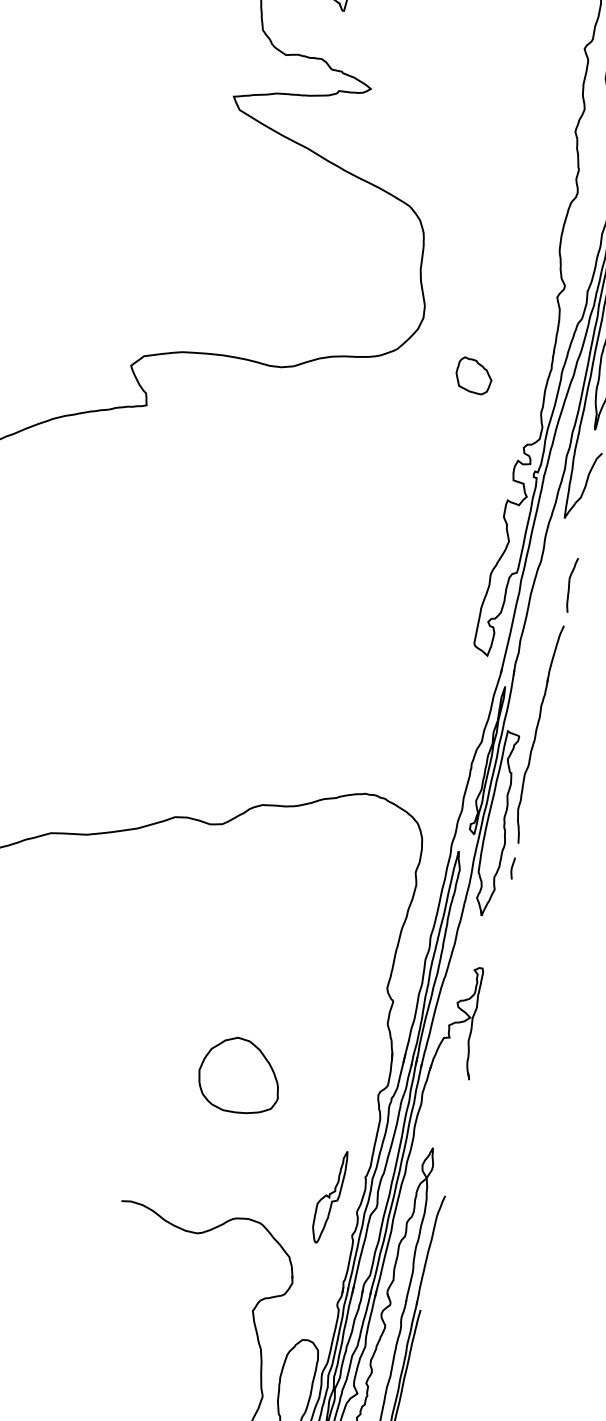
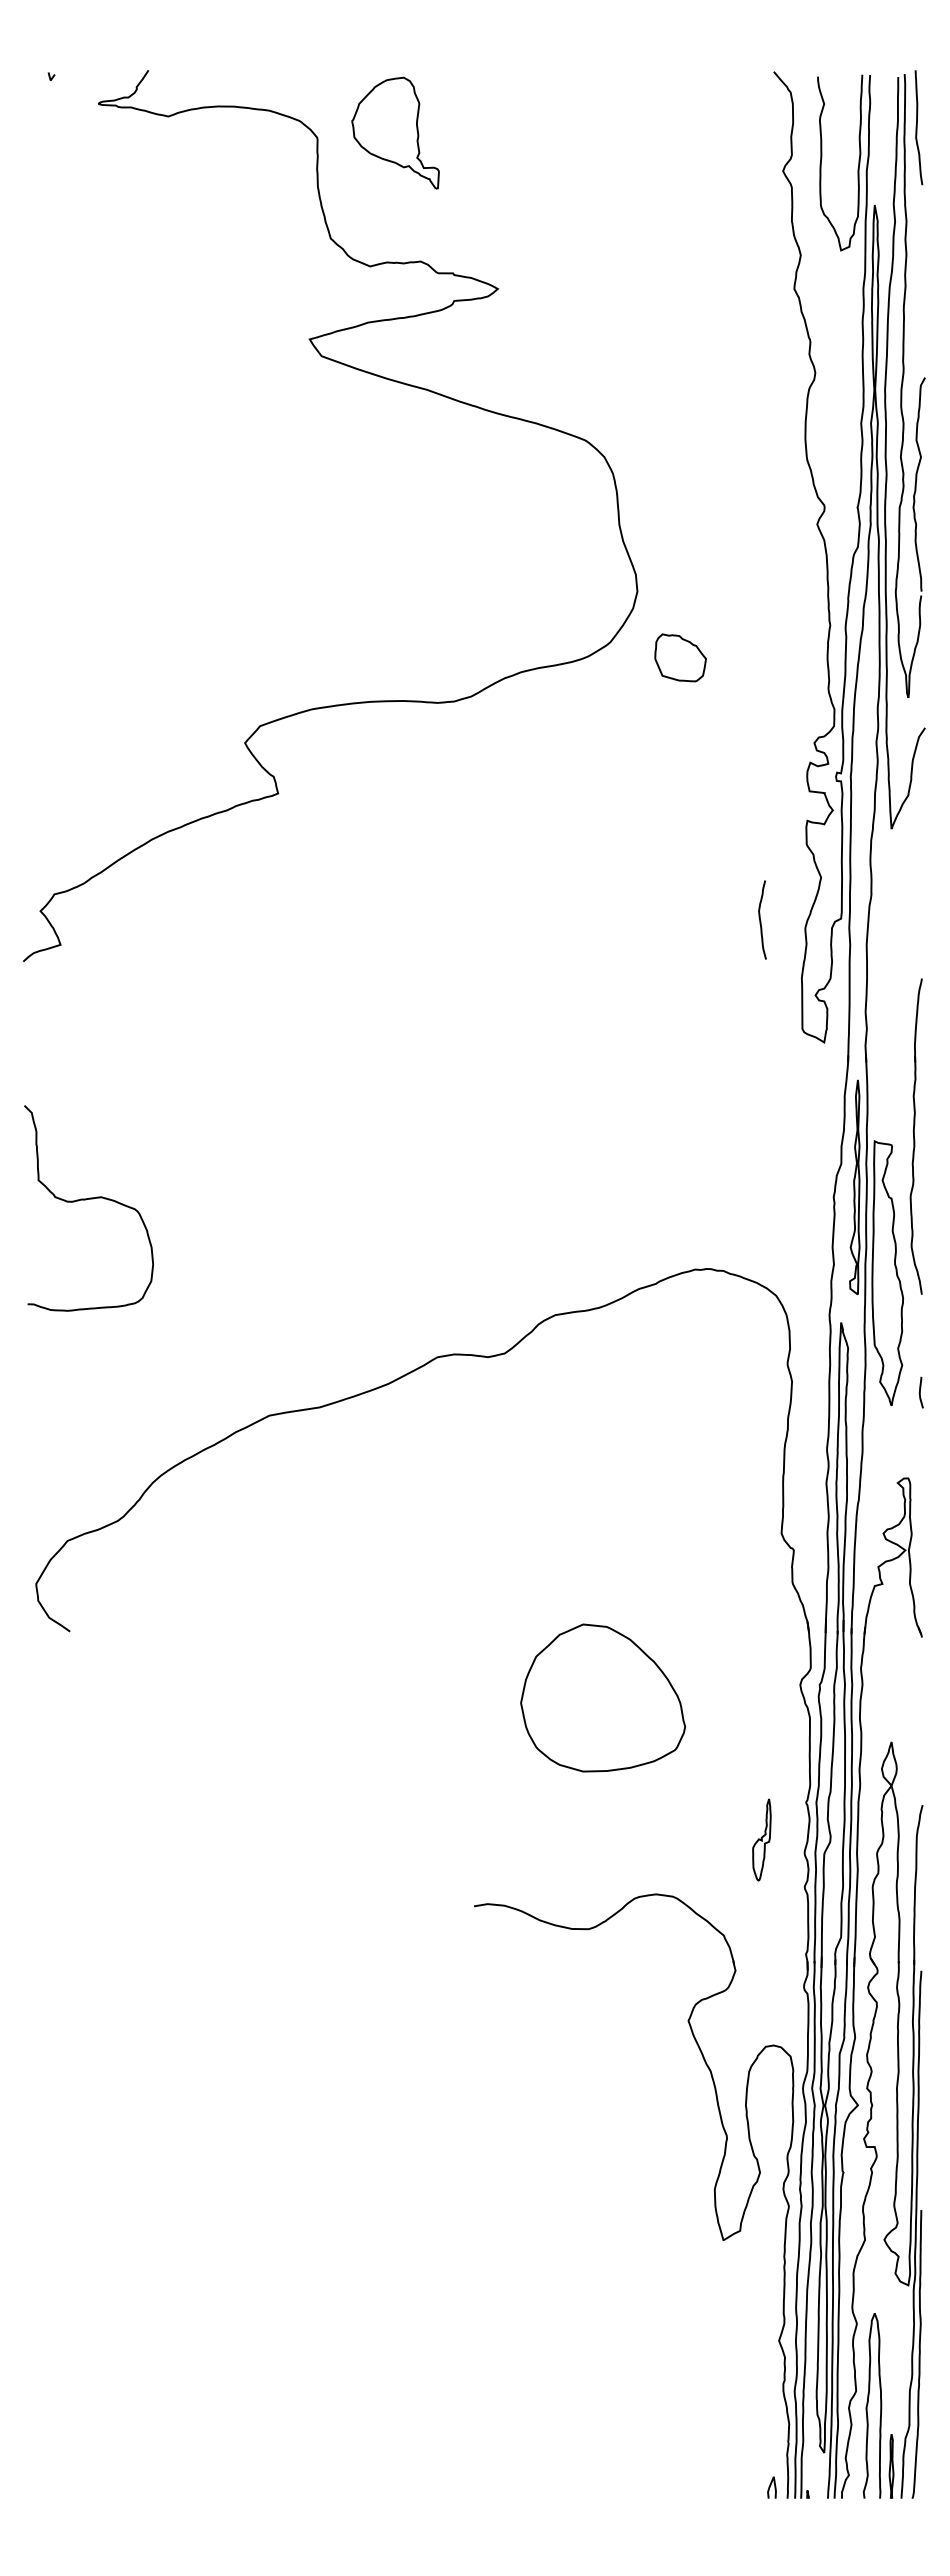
part: (474, 375) -> (680, 657), moved
curve: (570, 585) -> (761, 920), moved
curve: (512, 868) -> (920, 1392), moved
part: (240, 1075) -> (602, 1697), size x1.4
part: (329, 1196) -> (761, 1839), size x0.6

